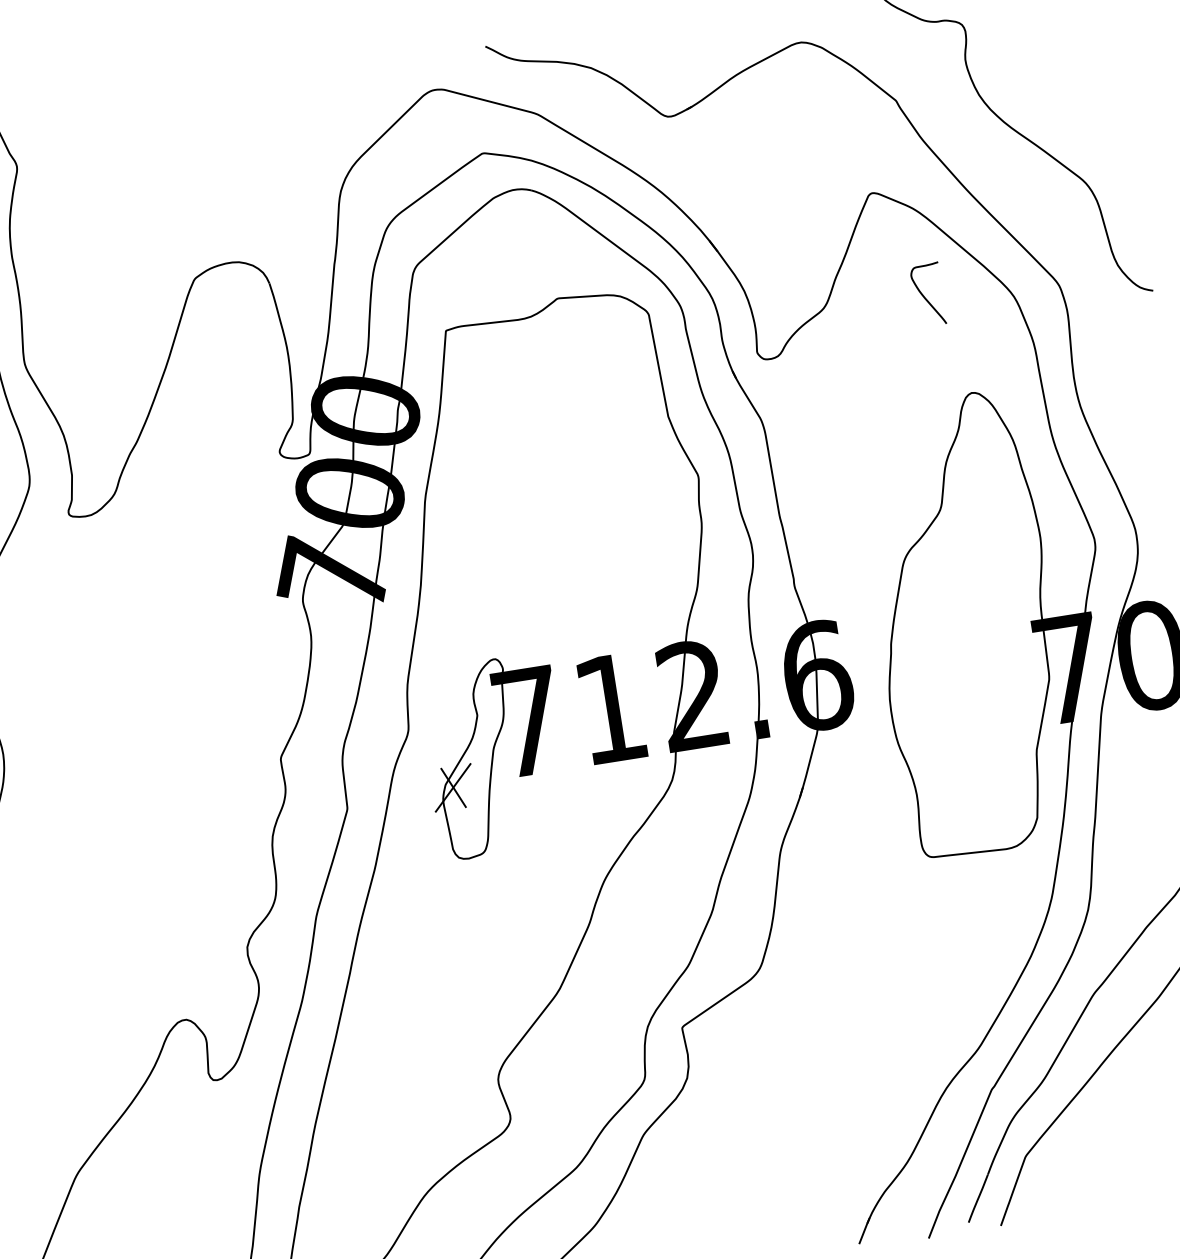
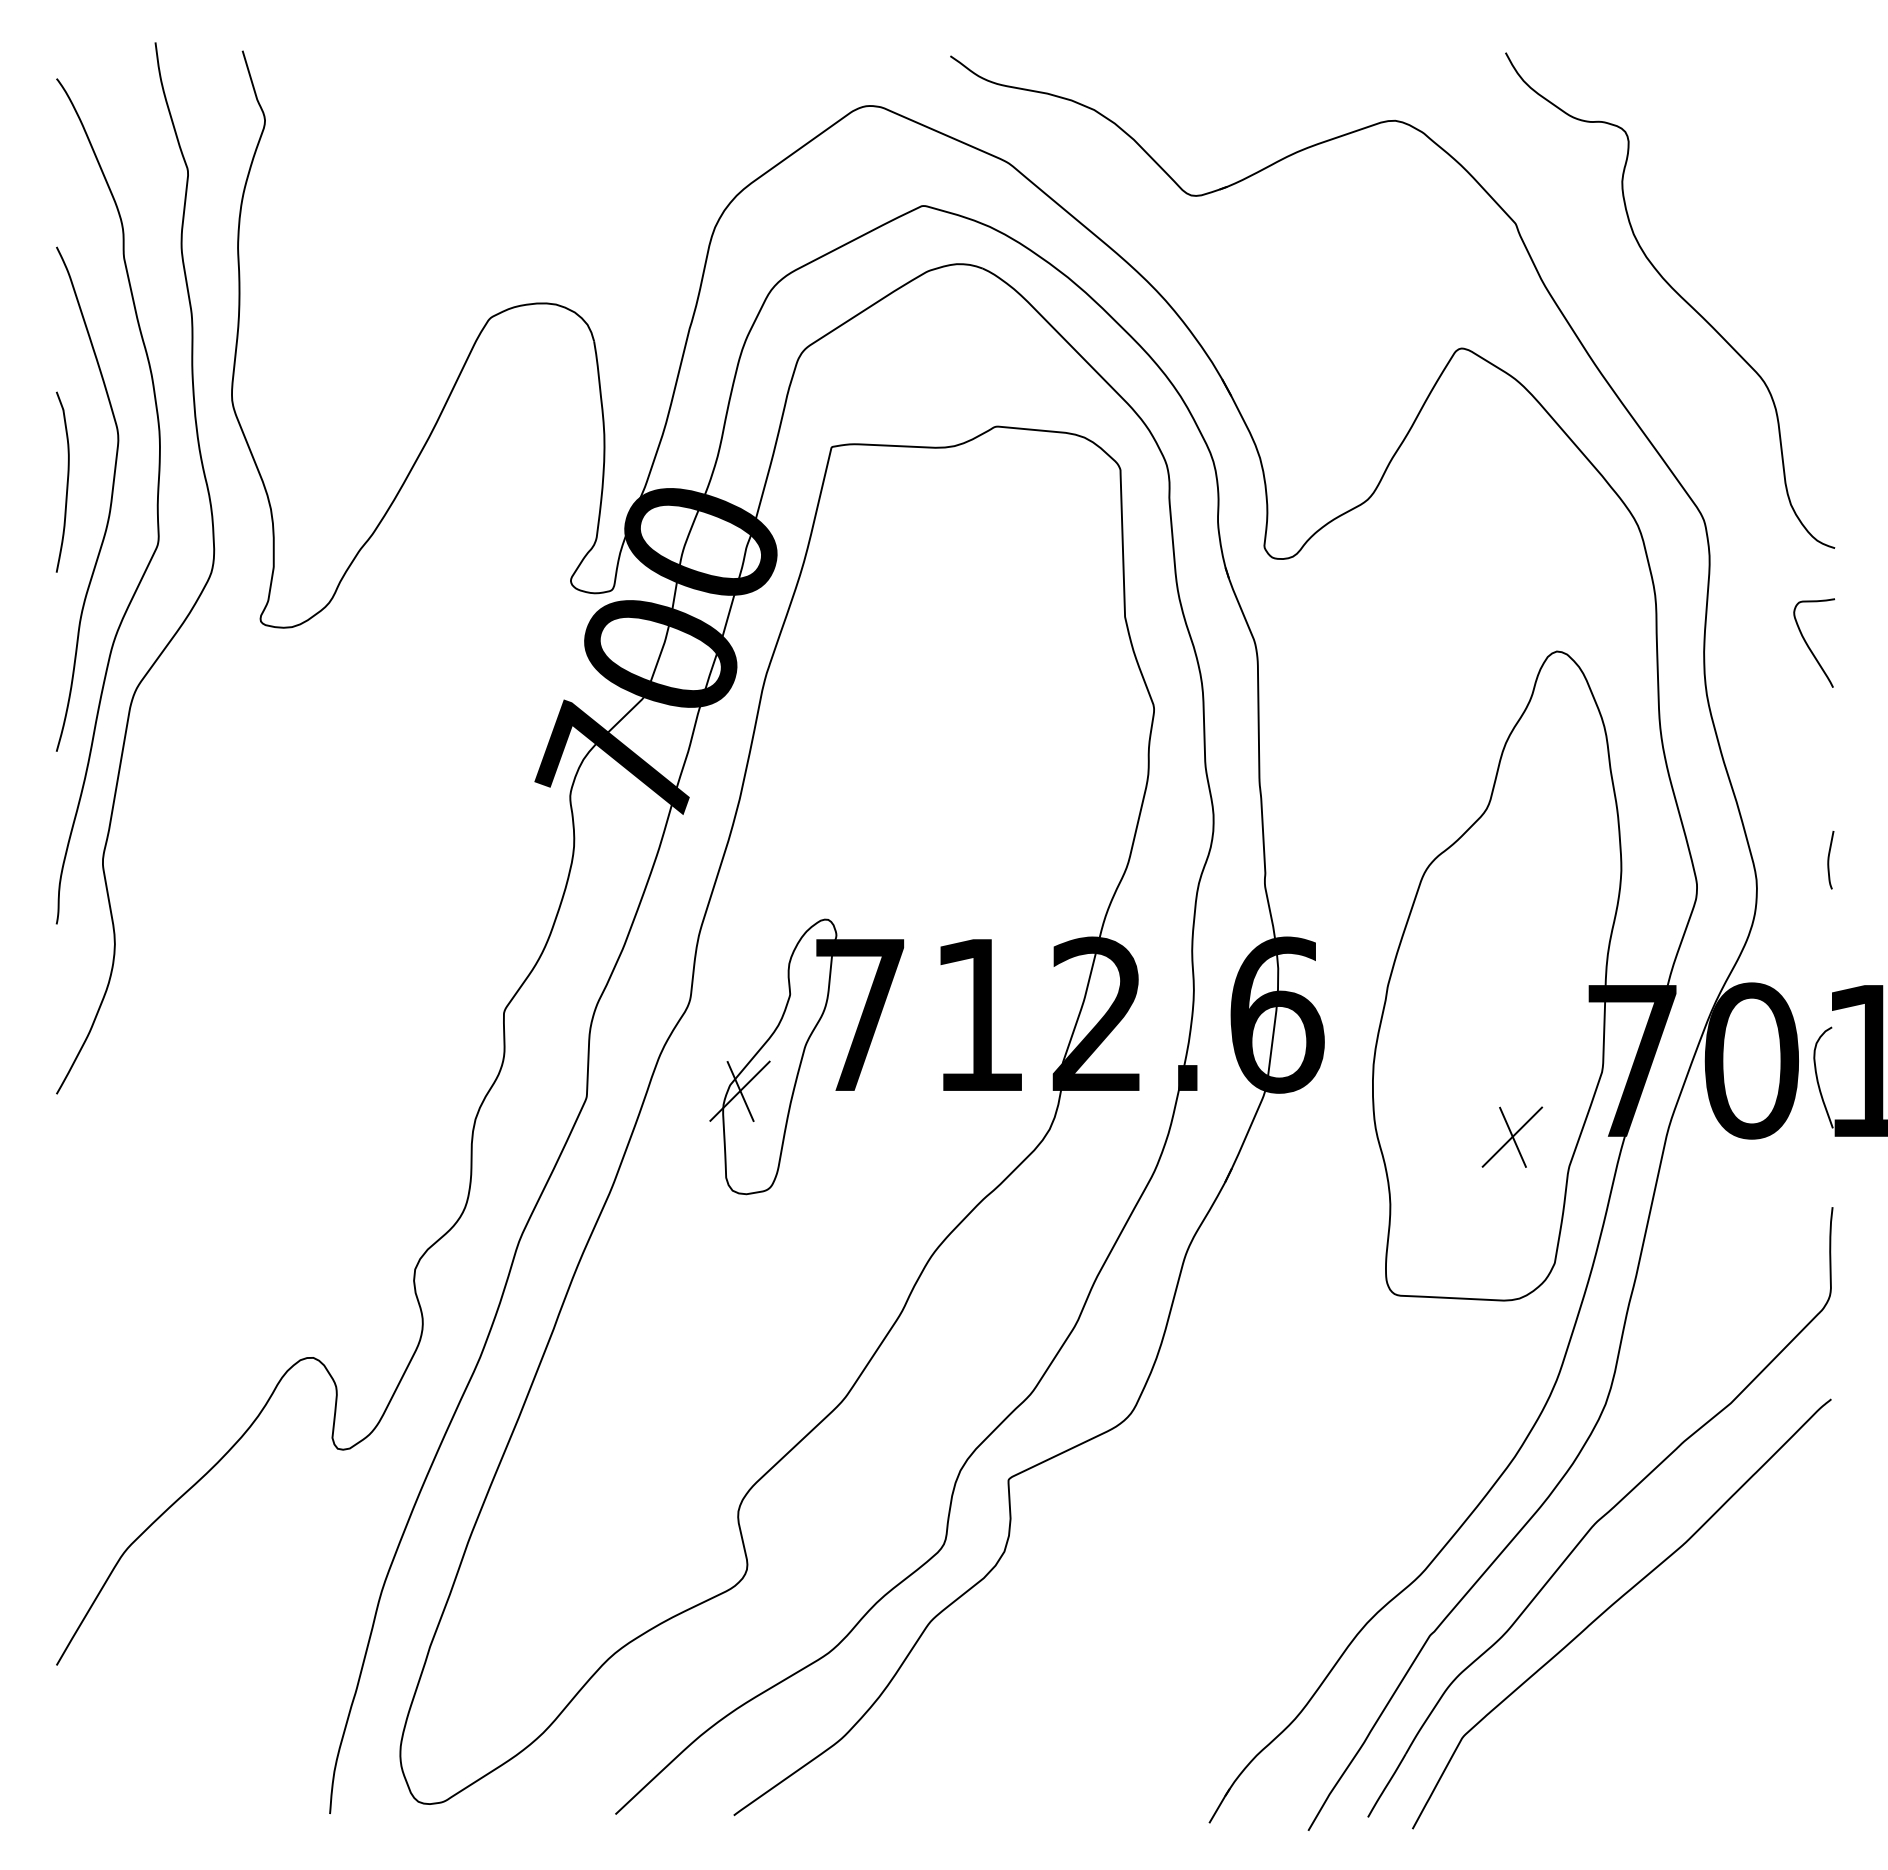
curve: (924, 296) -> (1808, 644), moved
part: (994, 734) -> (1512, 1136), added

